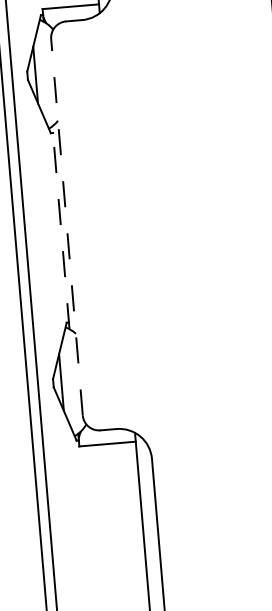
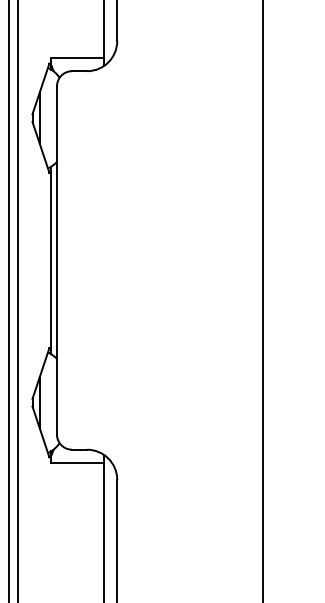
line: (67, 226) -> (57, 259), dashed -> solid
line: (61, 227) -> (51, 260), dashed -> solid

